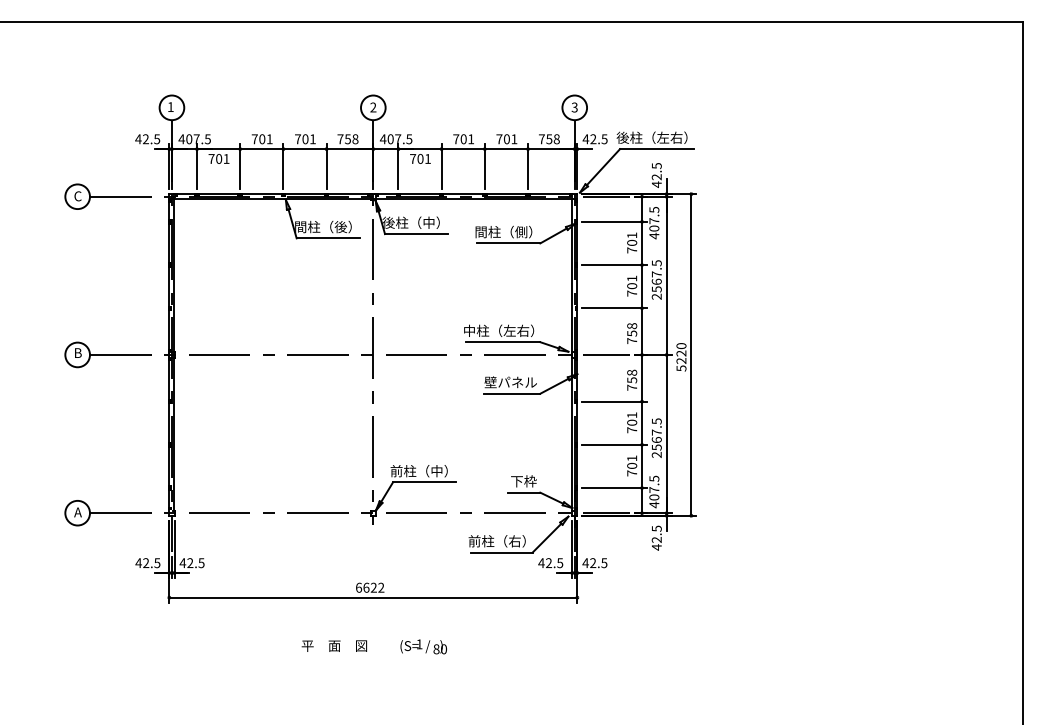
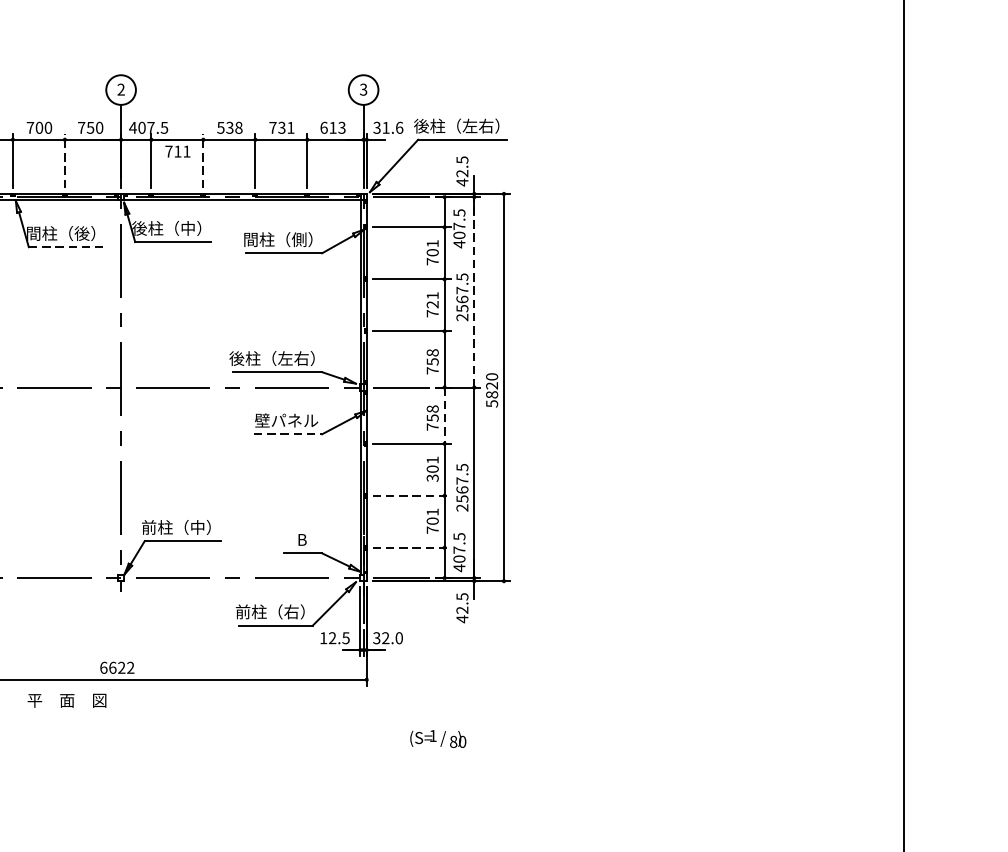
text: (312, 139) -> (47, 128), 701 -> 700
text: (355, 139) -> (99, 128), 758 -> 750
text: (463, 139) -> (229, 128), 701 -> 538
text: (506, 139) -> (281, 128), 701 -> 731
text: (549, 139) -> (333, 128), 758 -> 613
text: (594, 139) -> (387, 128), 42.5 -> 31.6
text: (420, 158) -> (177, 151), 701 -> 711
line: (326, 166) -> (64, 160), solid -> dashed
line: (441, 166) -> (203, 160), solid -> dashed
line: (328, 238) -> (67, 247), solid -> dashed
line: (666, 275) -> (474, 291), solid -> dashed
text: (632, 286) -> (433, 305), 701 -> 721
text: (469, 330) -> (236, 358), 中柱（左右） -> 後柱（左右）
text: (681, 360) -> (492, 394), 5220 -> 5820
line: (642, 378) -> (445, 415), solid -> dashed
line: (512, 393) -> (288, 433), solid -> dashed
text: (632, 430) -> (433, 478), 701 -> 301
line: (615, 444) -> (412, 495), solid -> dashed
text: (523, 481) -> (301, 539), 下枠 -> B
line: (615, 488) -> (412, 548), solid -> dashed
text: (541, 562) -> (323, 637), 42.5 -> 12.5
text: (594, 563) -> (387, 638), 42.5 -> 32.0
text: (333, 645) -> (65, 700), moved
text: (423, 646) -> (437, 738), moved

